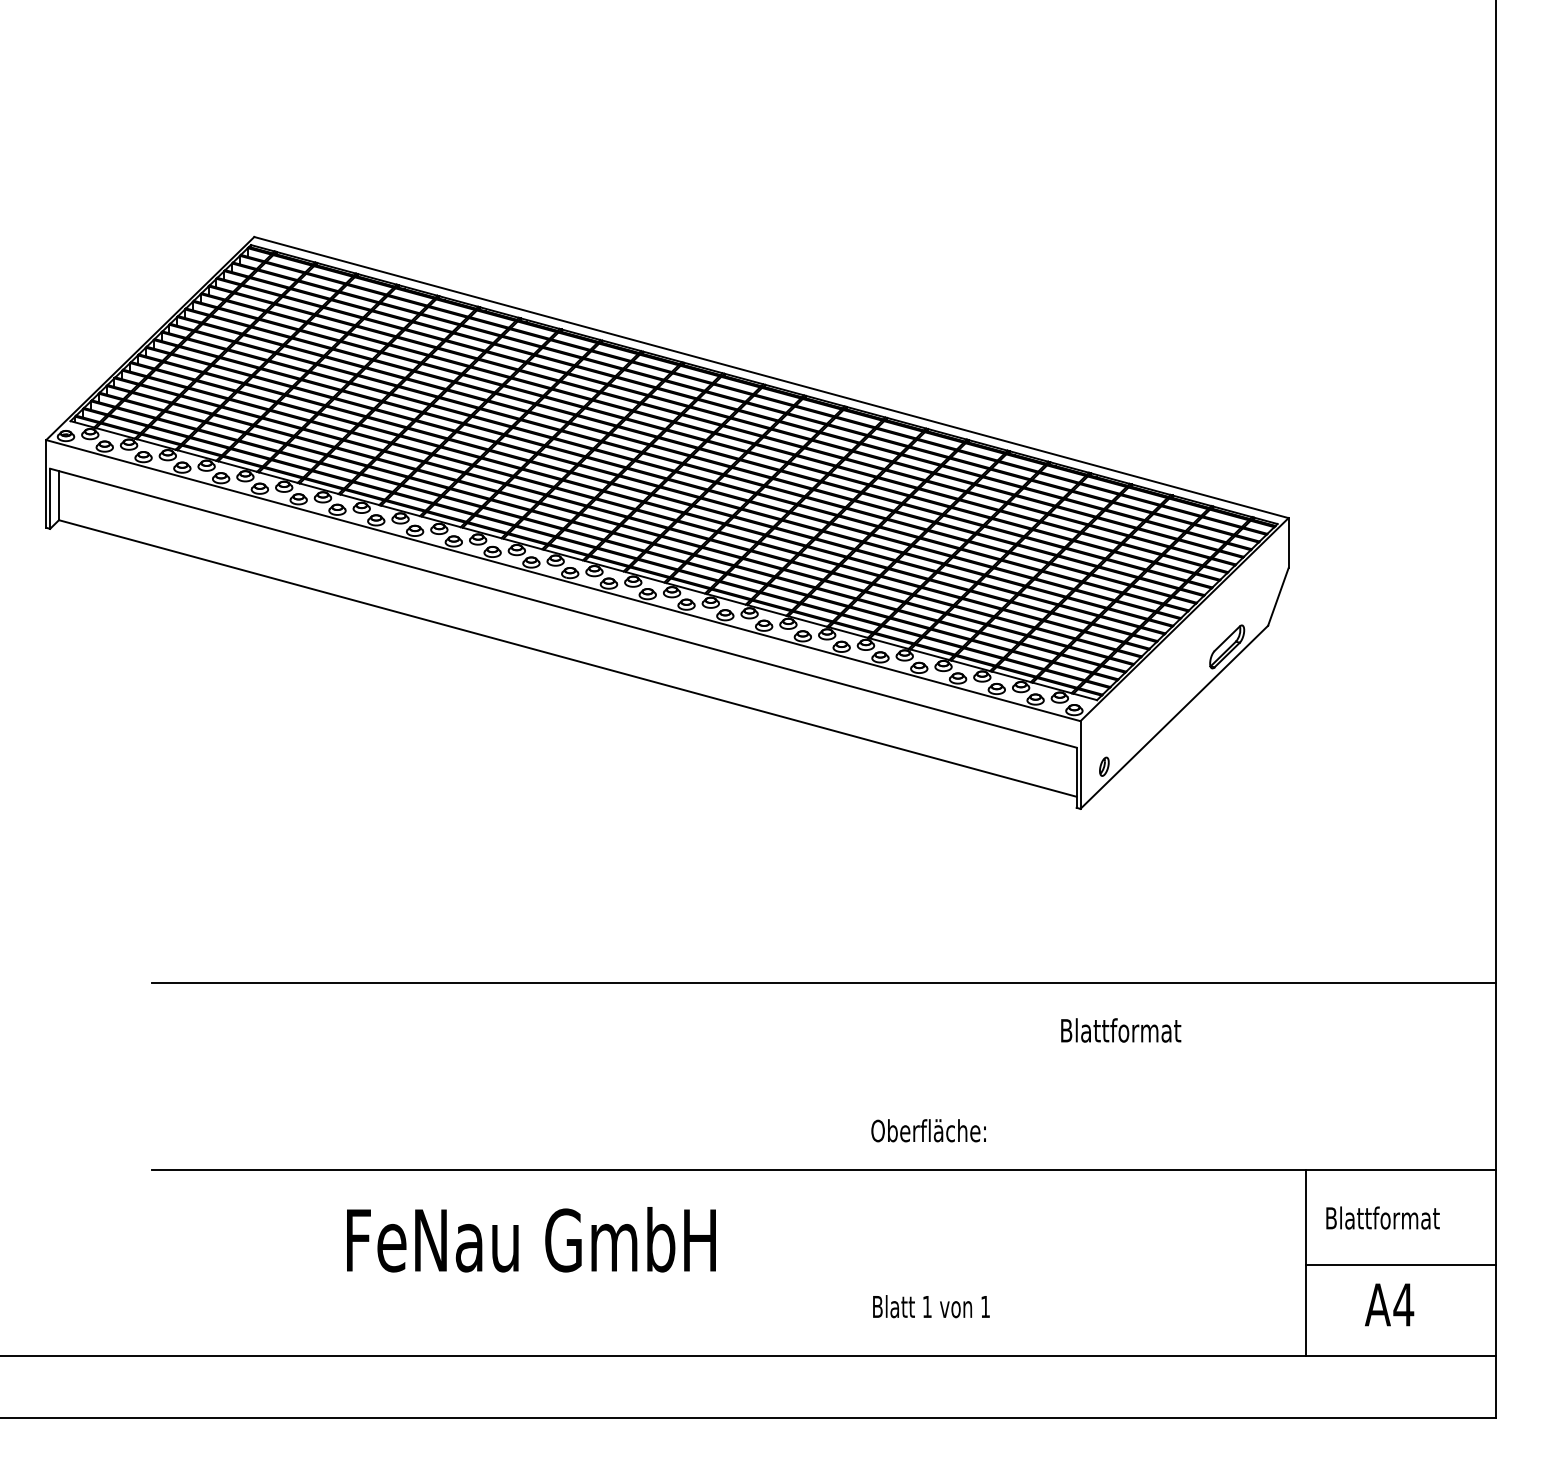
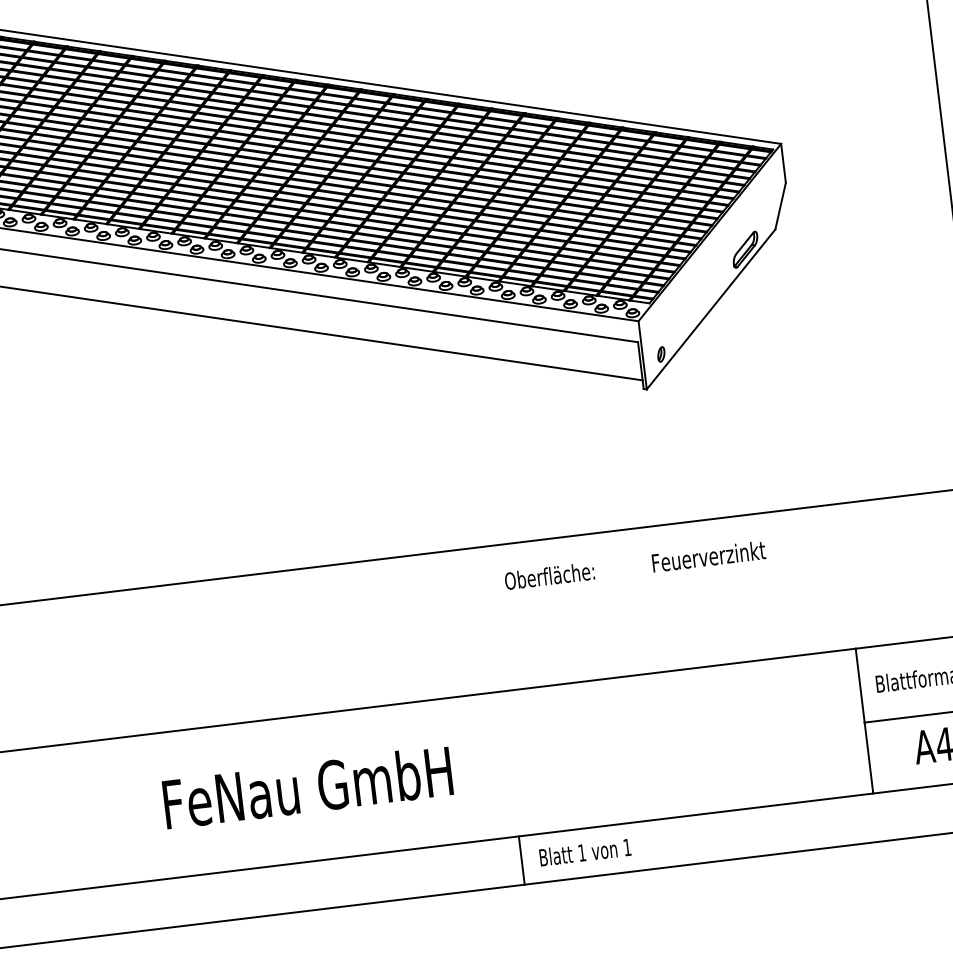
text: (1134, 1030) -> (709, 556), Blattformat -> Feuerverzinkt
text: (928, 1130) -> (549, 575), moved
text: (531, 1239) -> (307, 787), moved
text: (931, 1306) -> (585, 852), moved
line: (849, 1387) -> (521, 860), added

